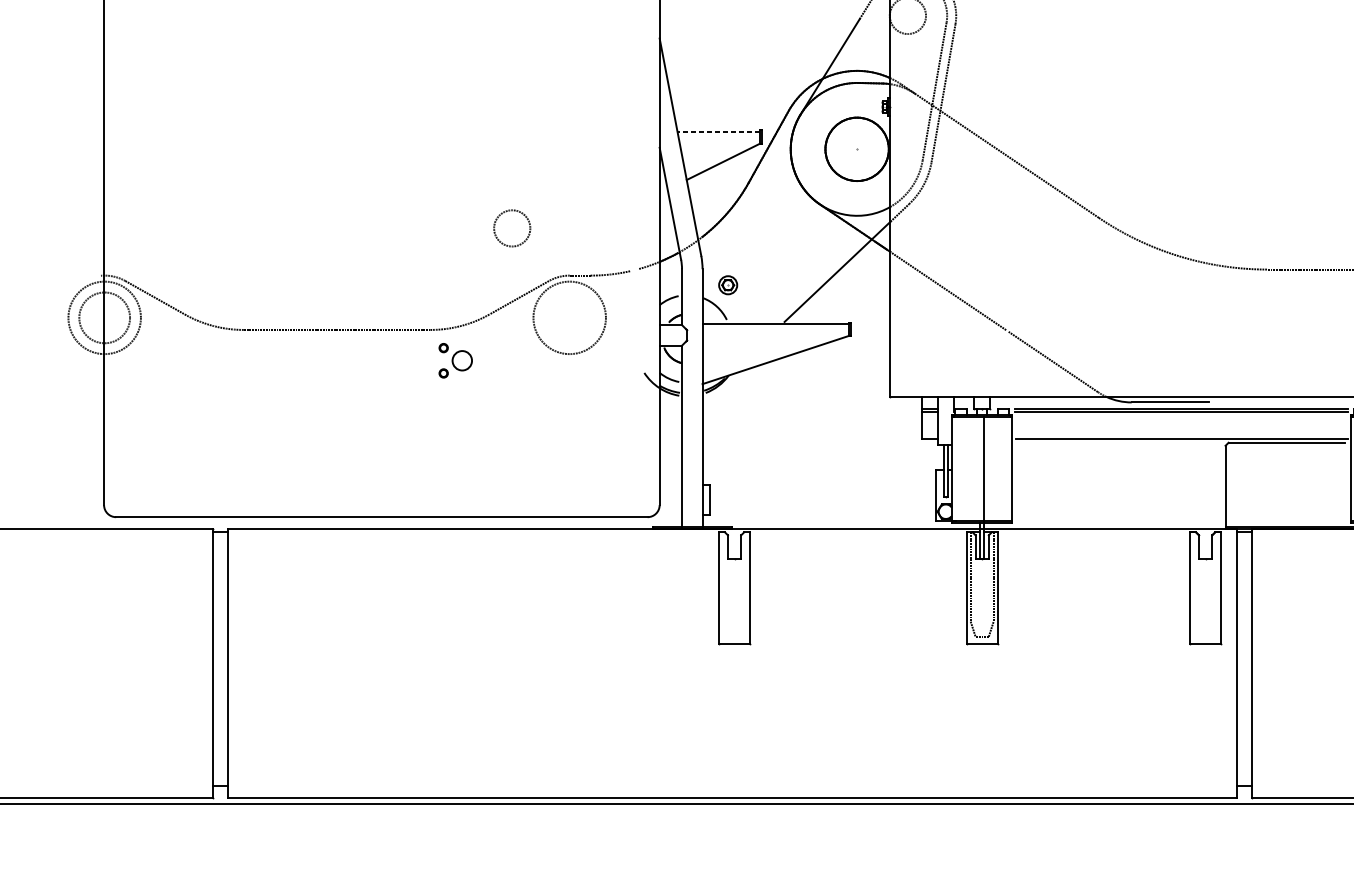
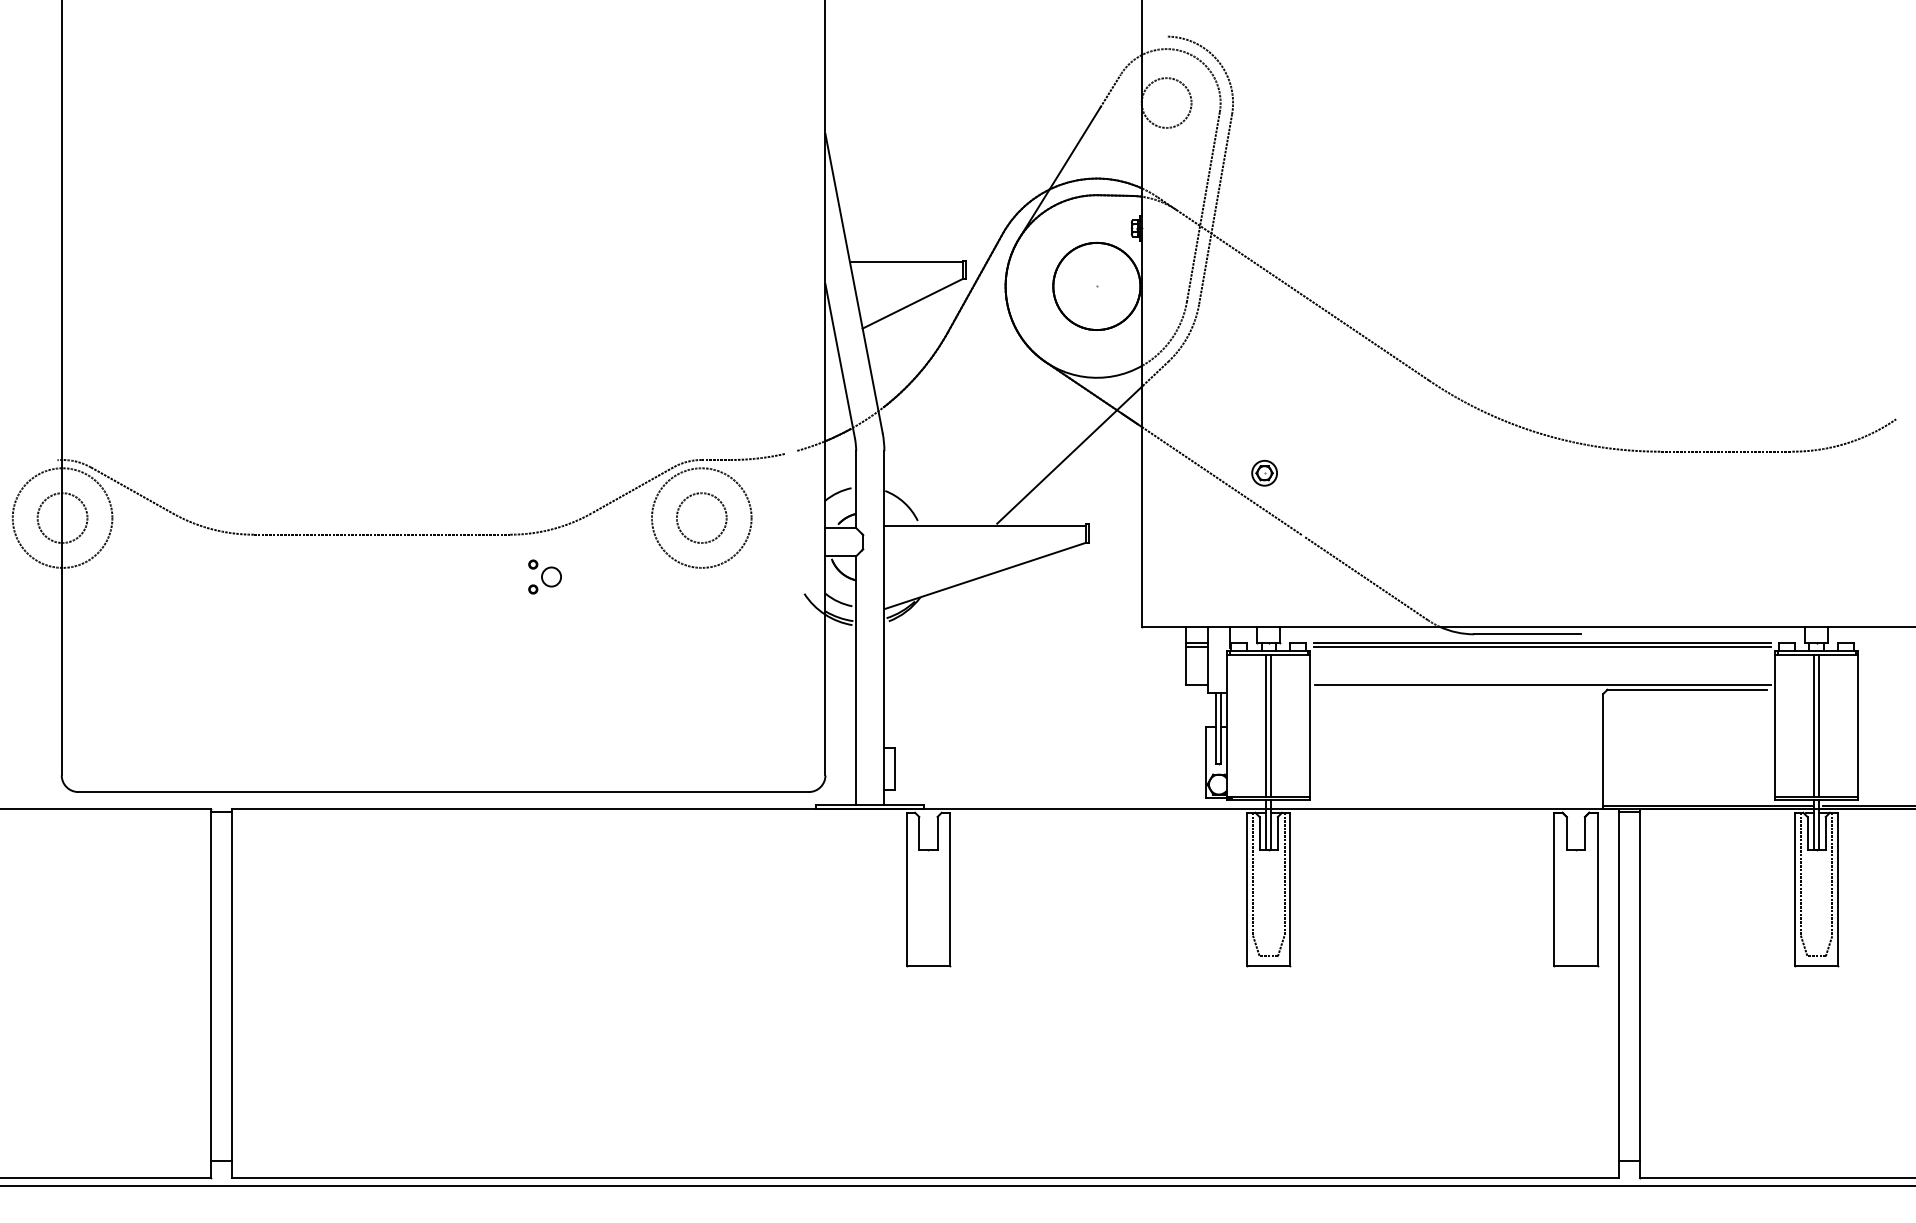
line: (718, 131) -> (906, 262), dashed -> solid
circle: (512, 227) -> (701, 517), moved
part: (728, 284) -> (1264, 472), moved
circle: (104, 318) -> (62, 518), size x0.71
part: (455, 360) -> (544, 576), size x0.71
line: (980, 468) -> (1266, 725), added

